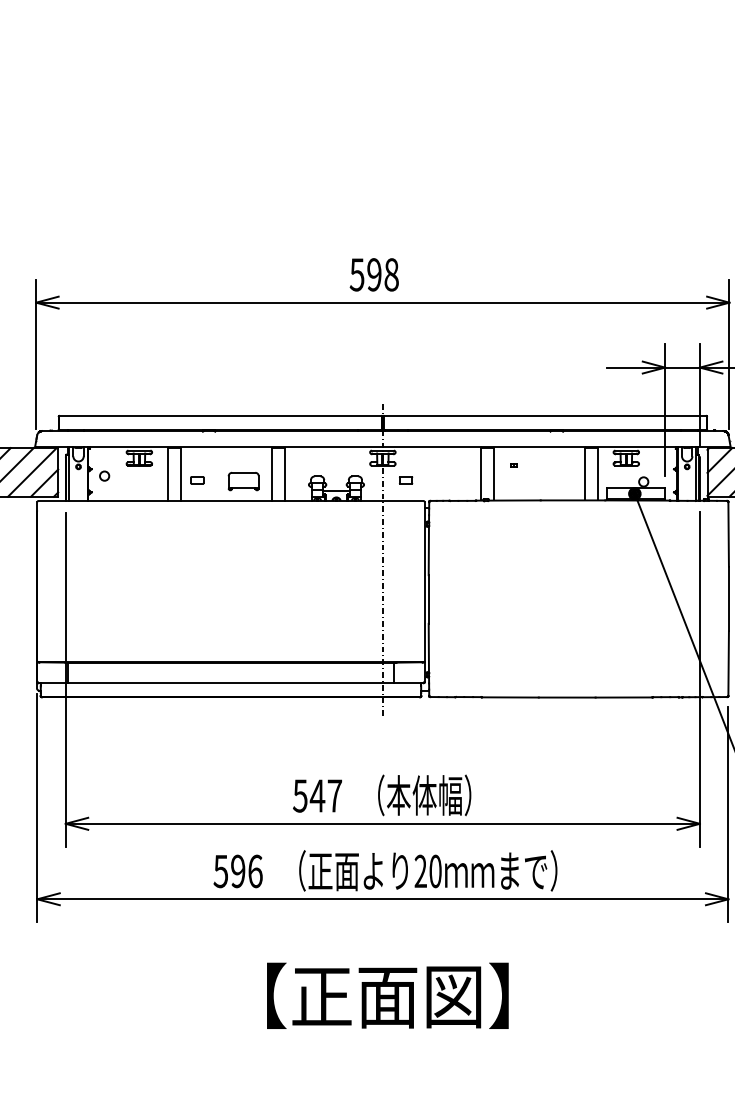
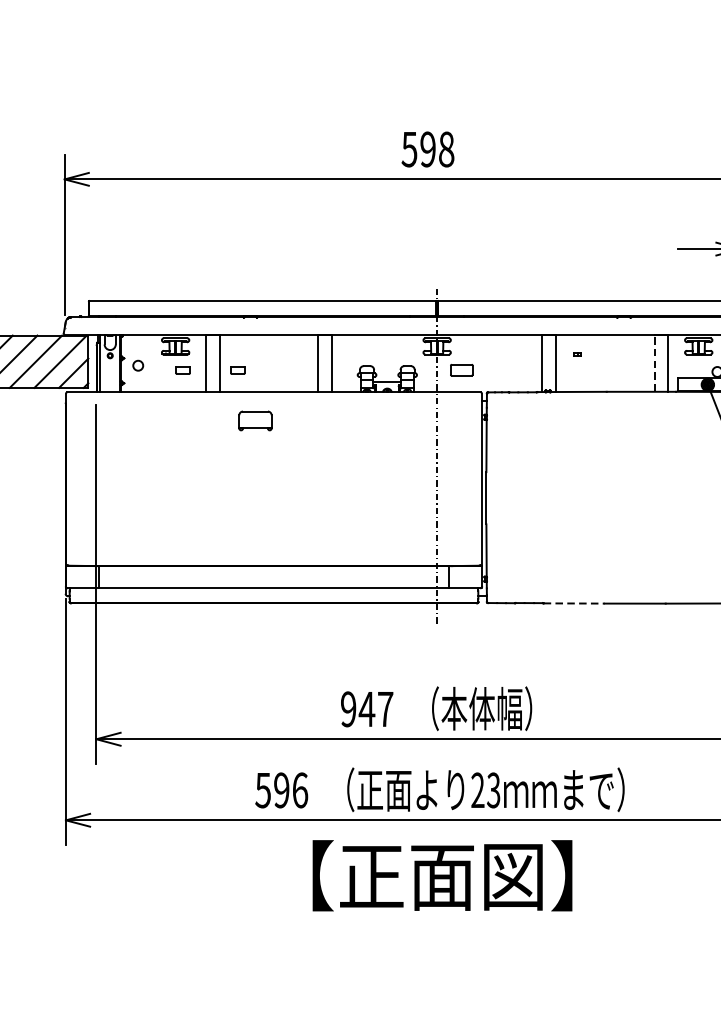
line: (585, 473) -> (654, 362), solid -> dashed
part: (146, 480) -> (183, 370), added
part: (406, 480) -> (462, 370), size x1.6
part: (243, 481) -> (255, 420), moved
line: (510, 697) -> (574, 603), solid -> dashed
text: (300, 795) -> (348, 708), 547 -> 947
text: (435, 871) -> (493, 790), 20 -> 23
text: (387, 995) -> (442, 875), moved

